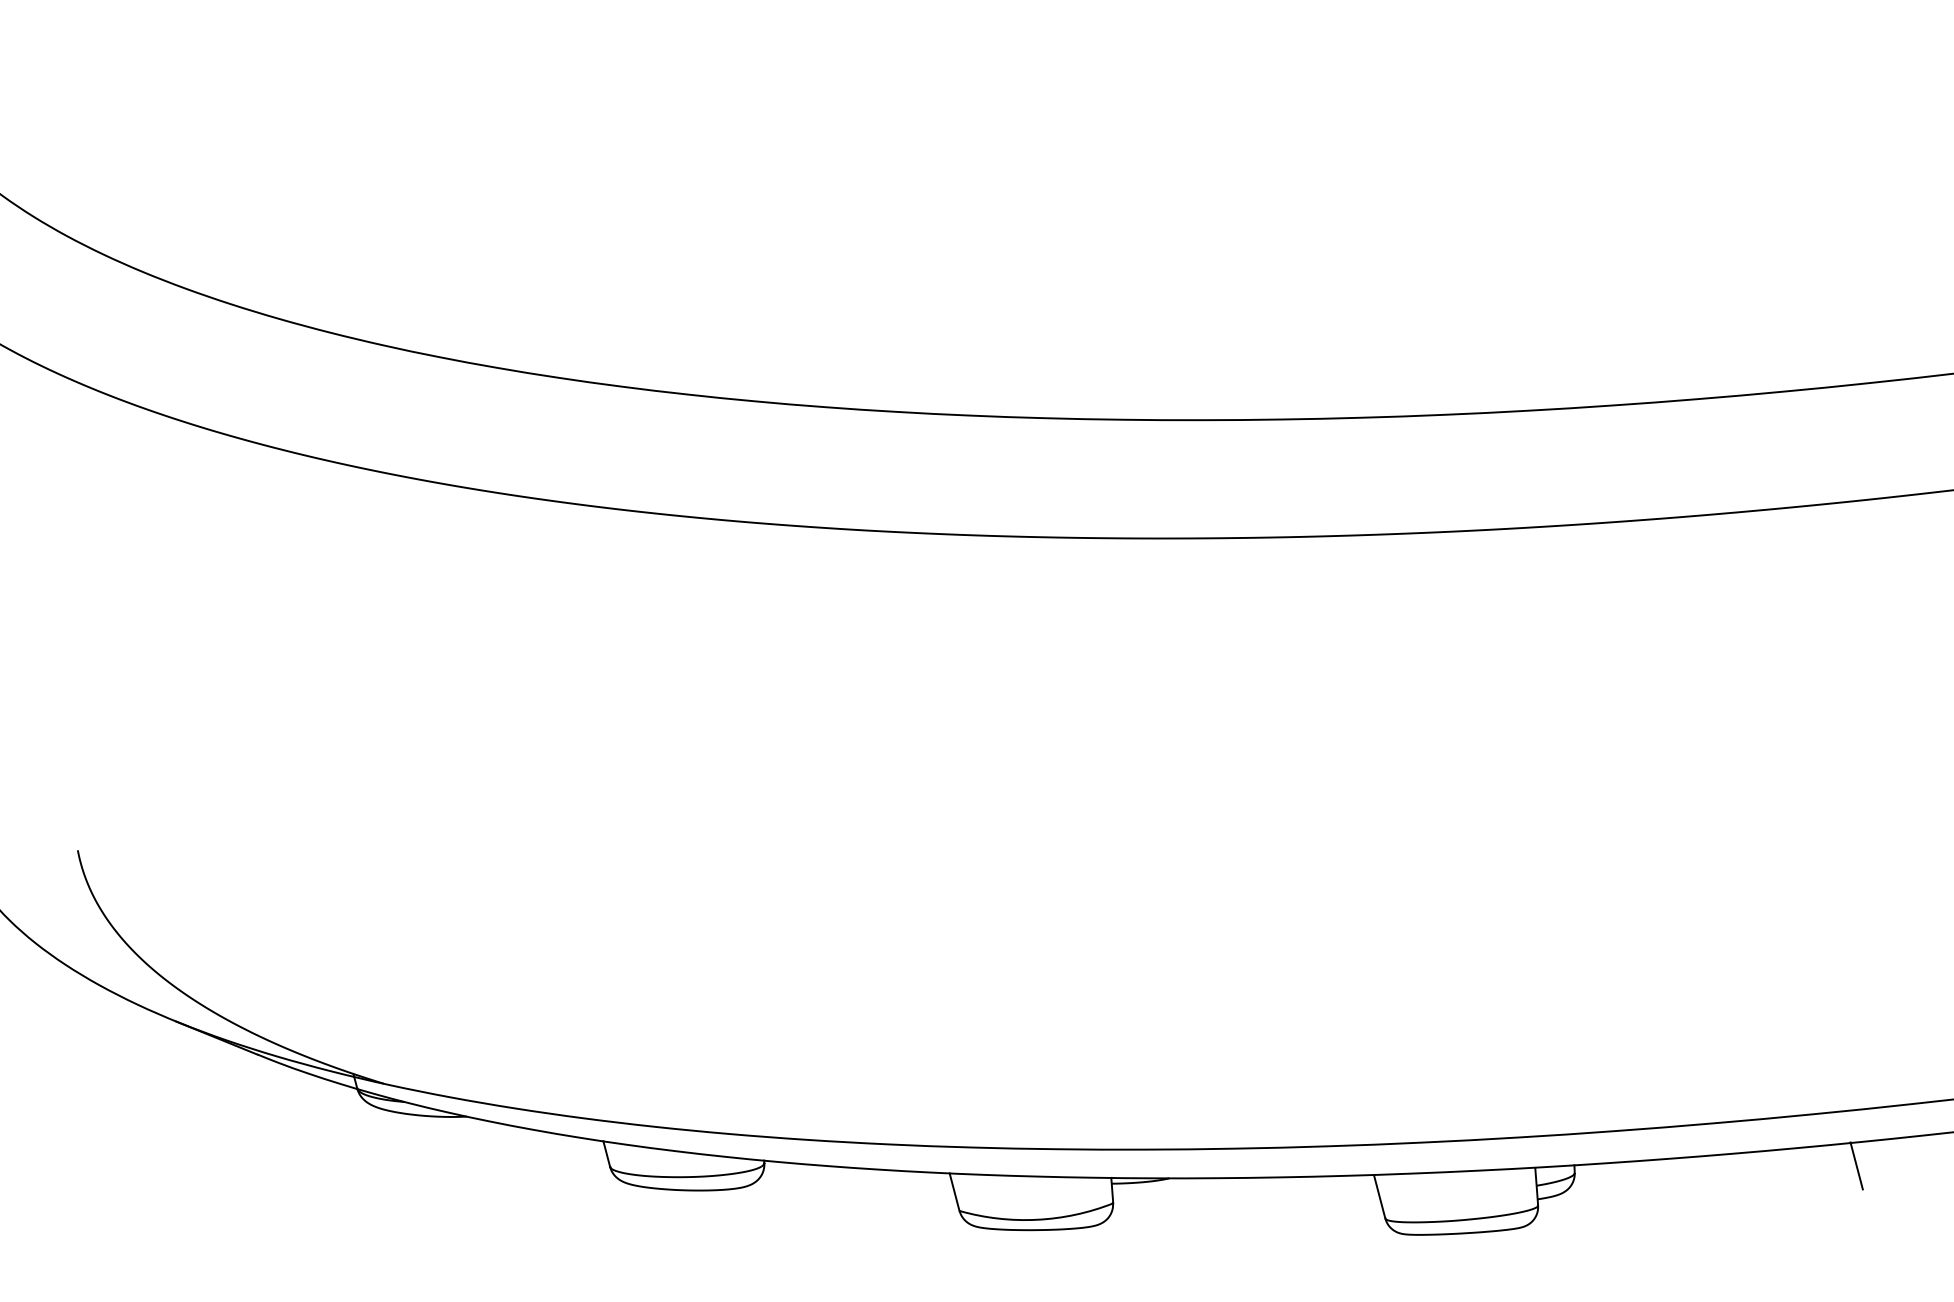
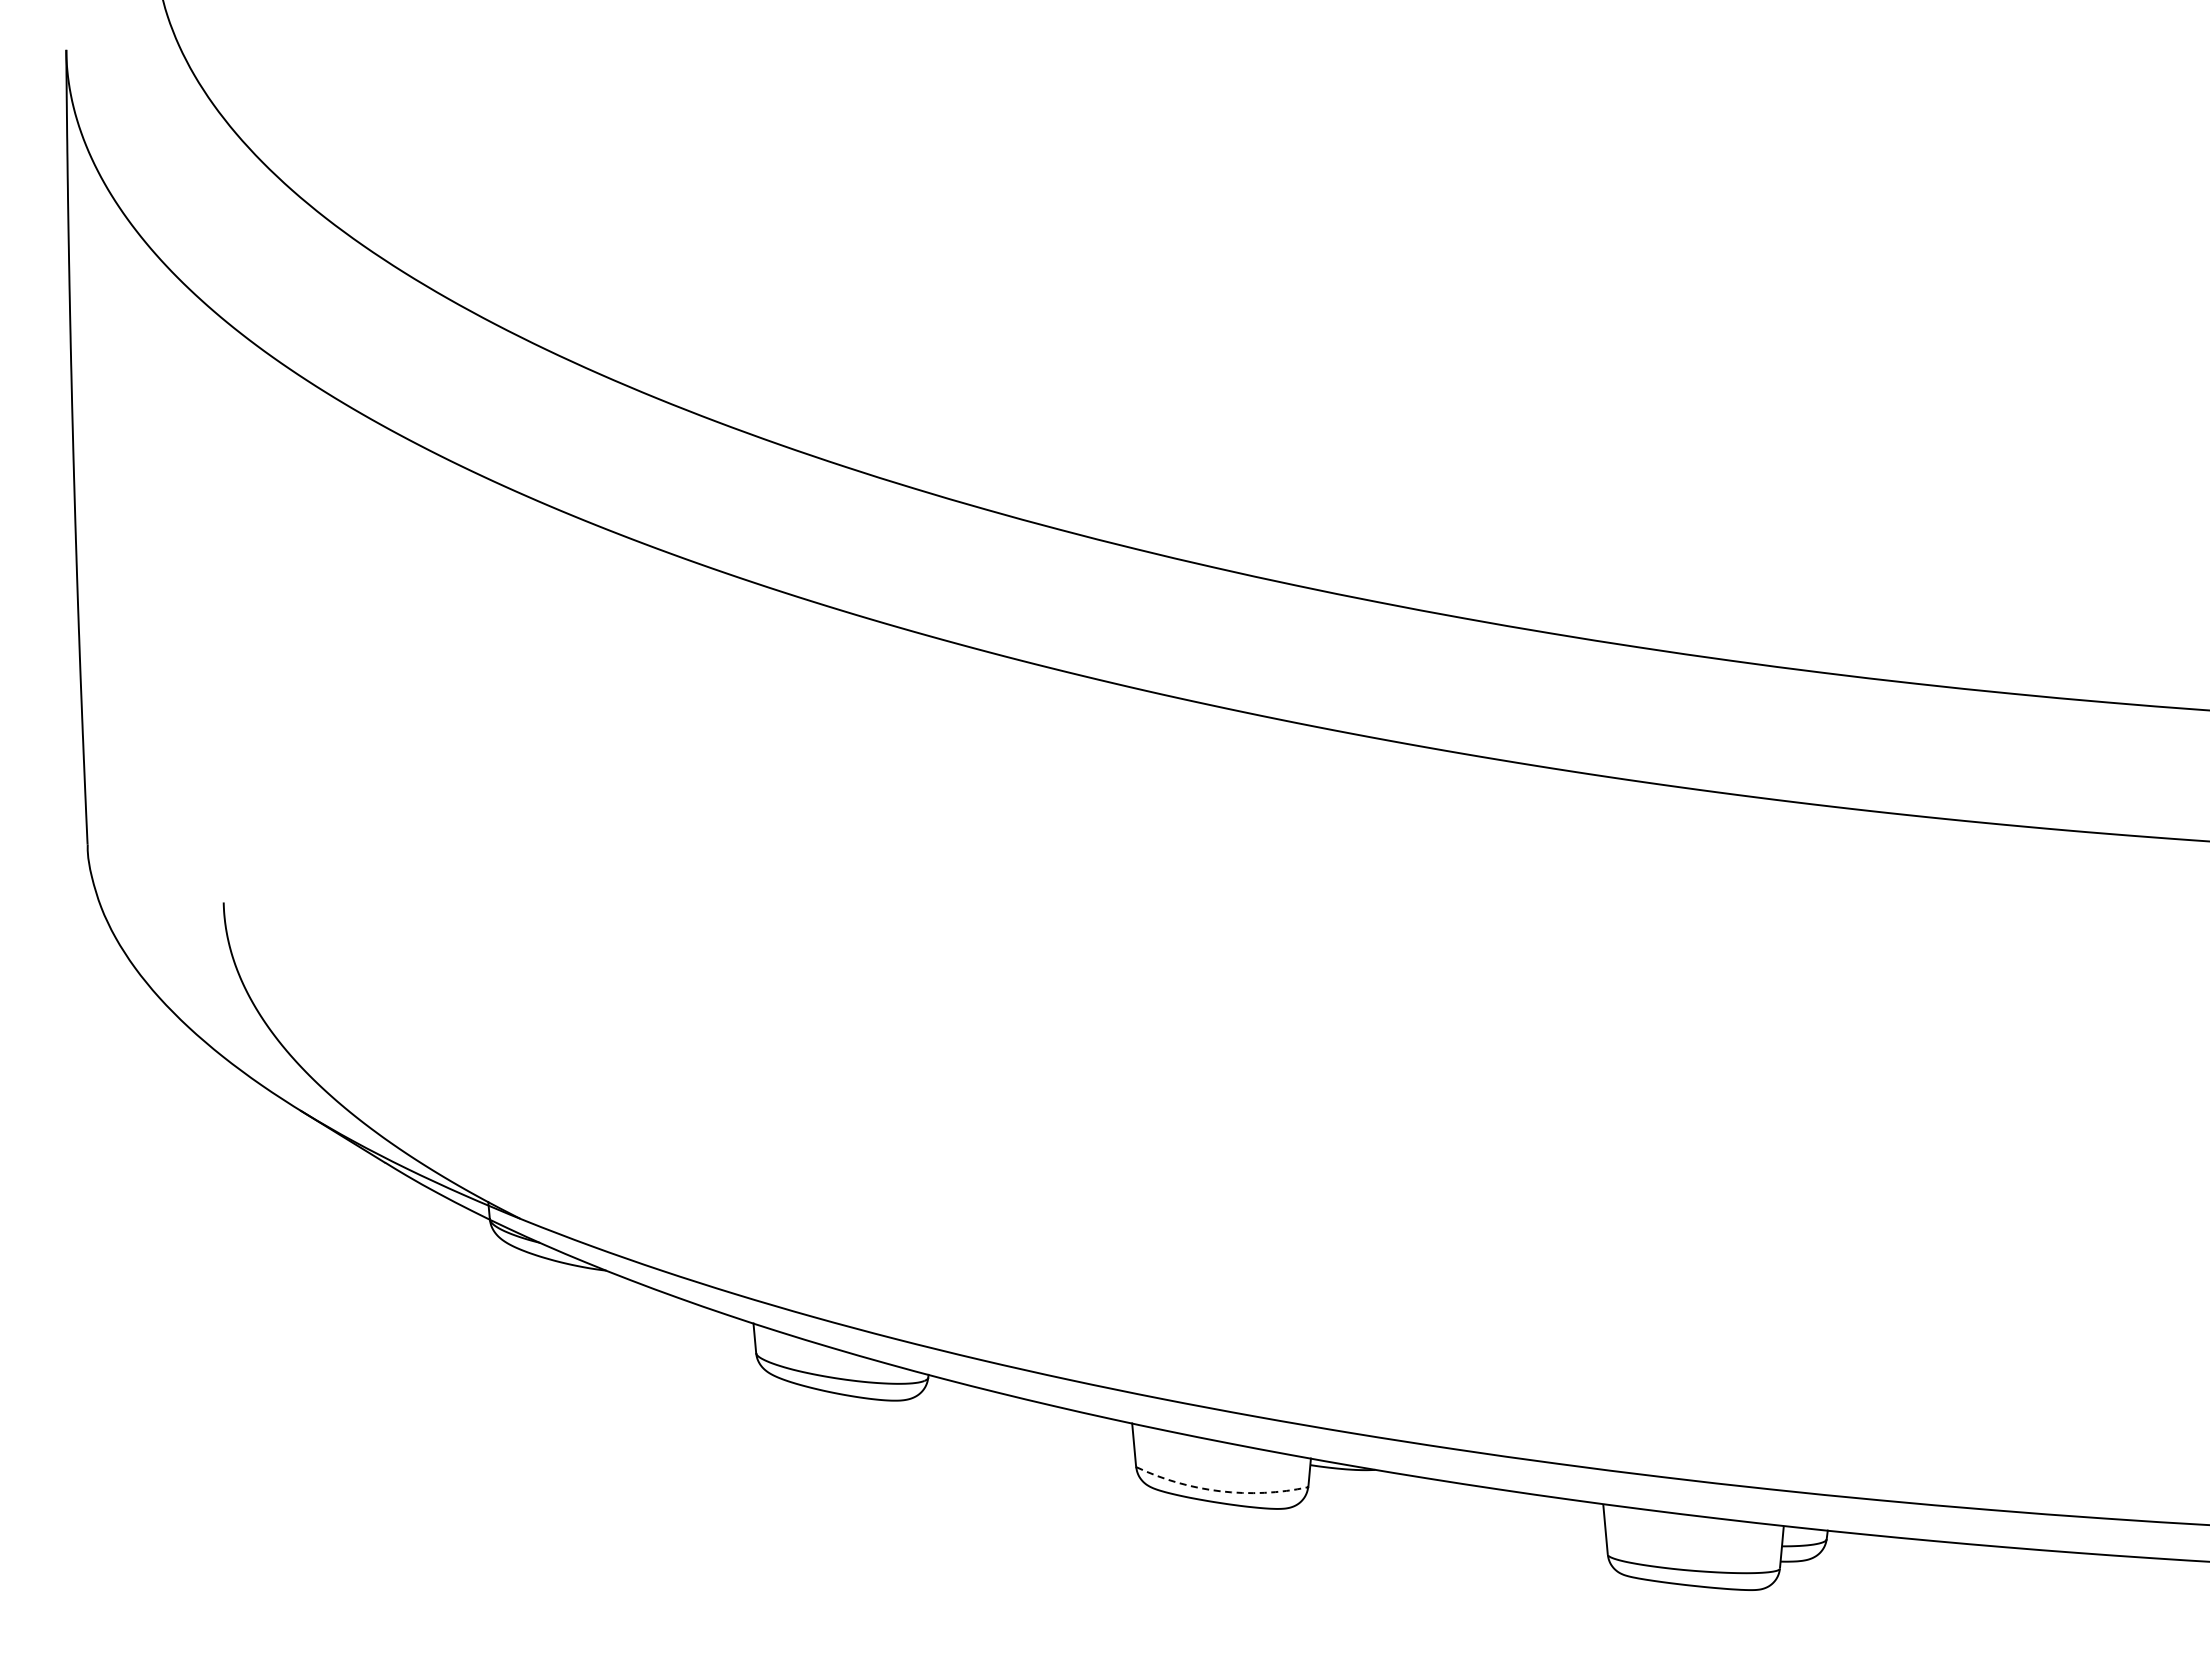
line: (1856, 1165) -> (2140, 1583), removed
arc: (1036, 1219) -> (1220, 1491), solid -> dashed

